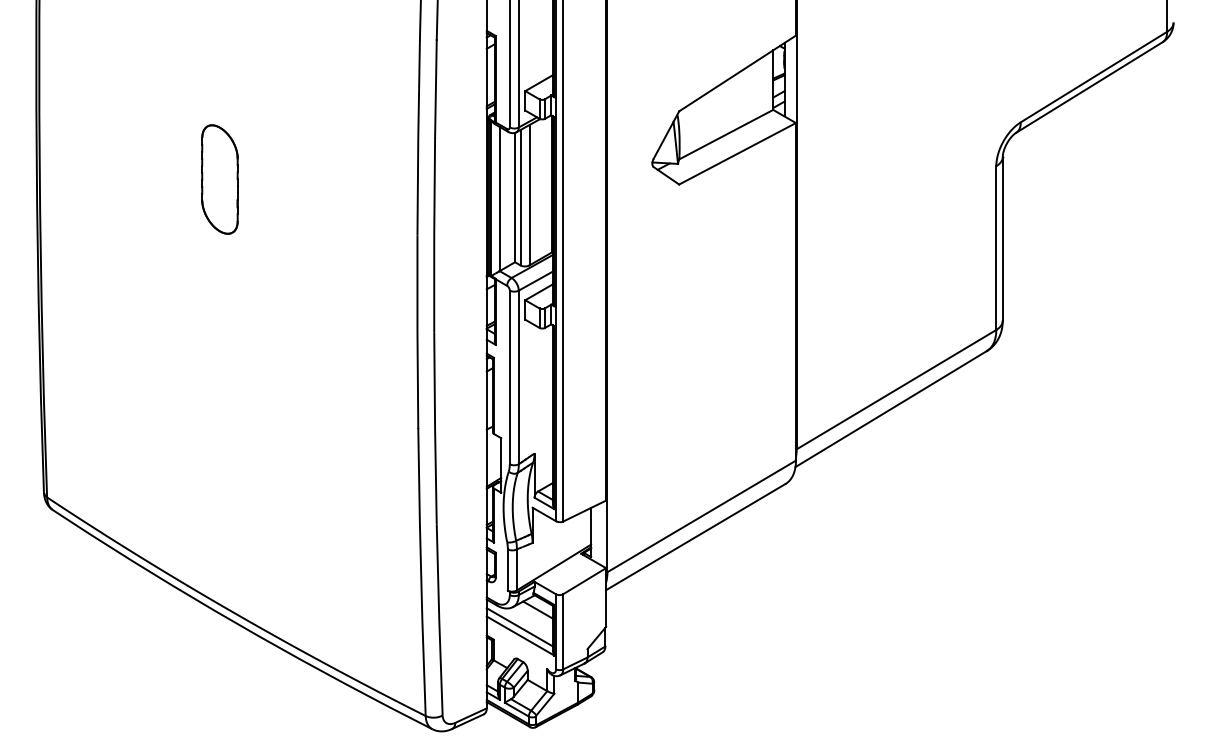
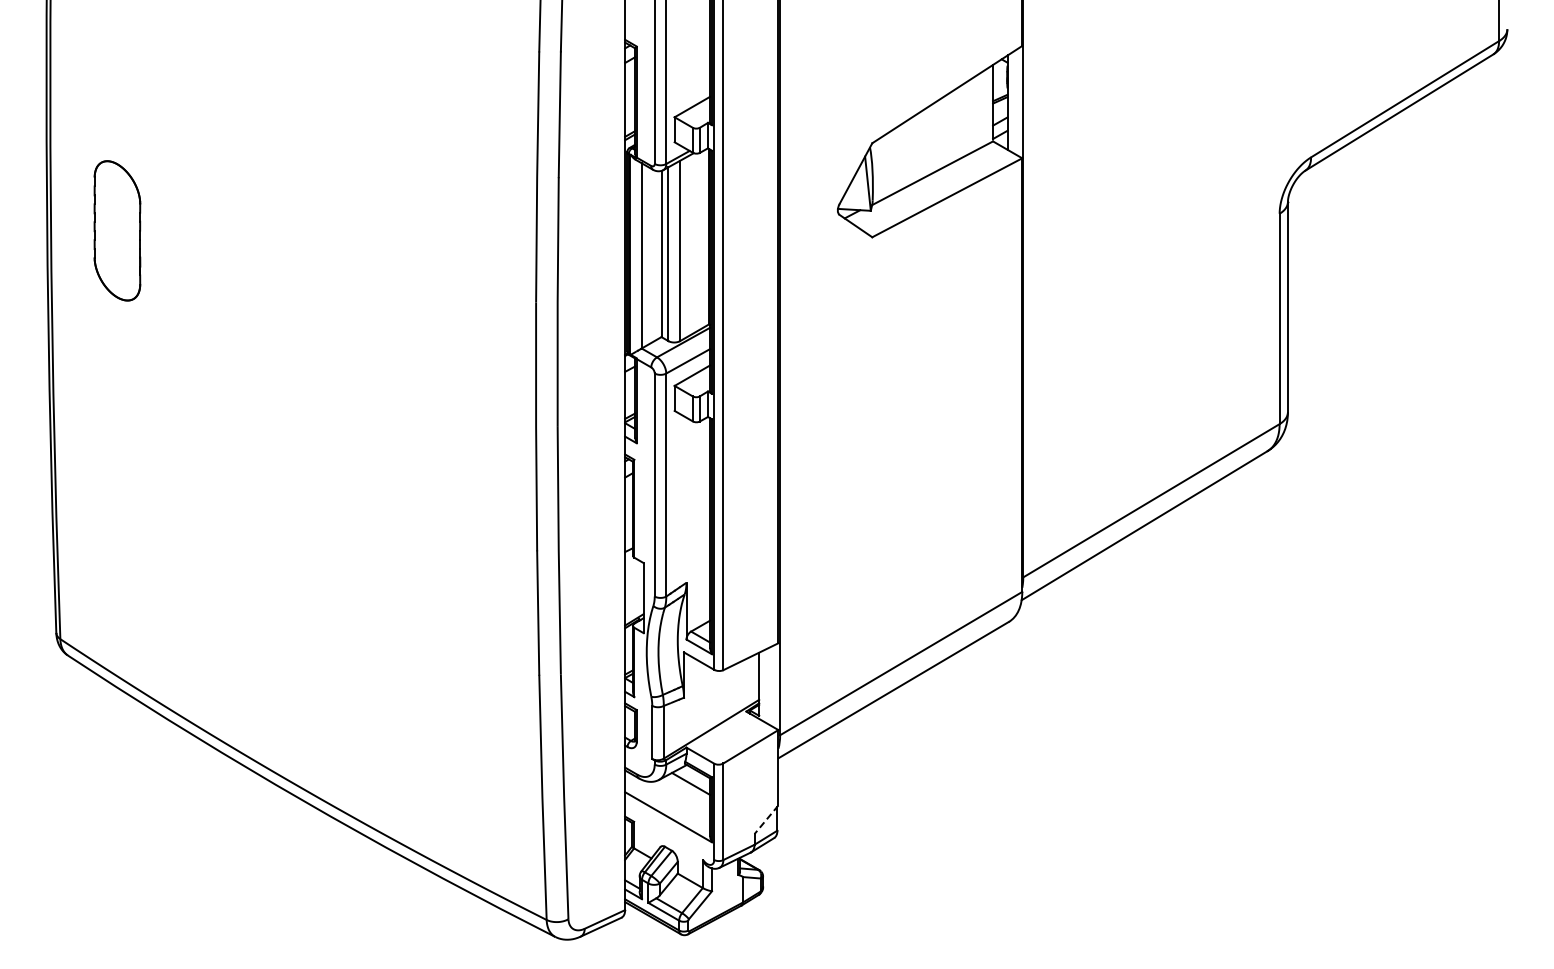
part: (220, 179) -> (117, 230), moved
line: (519, 626) -> (667, 805), removed
line: (596, 637) -> (766, 819), solid -> dashed

